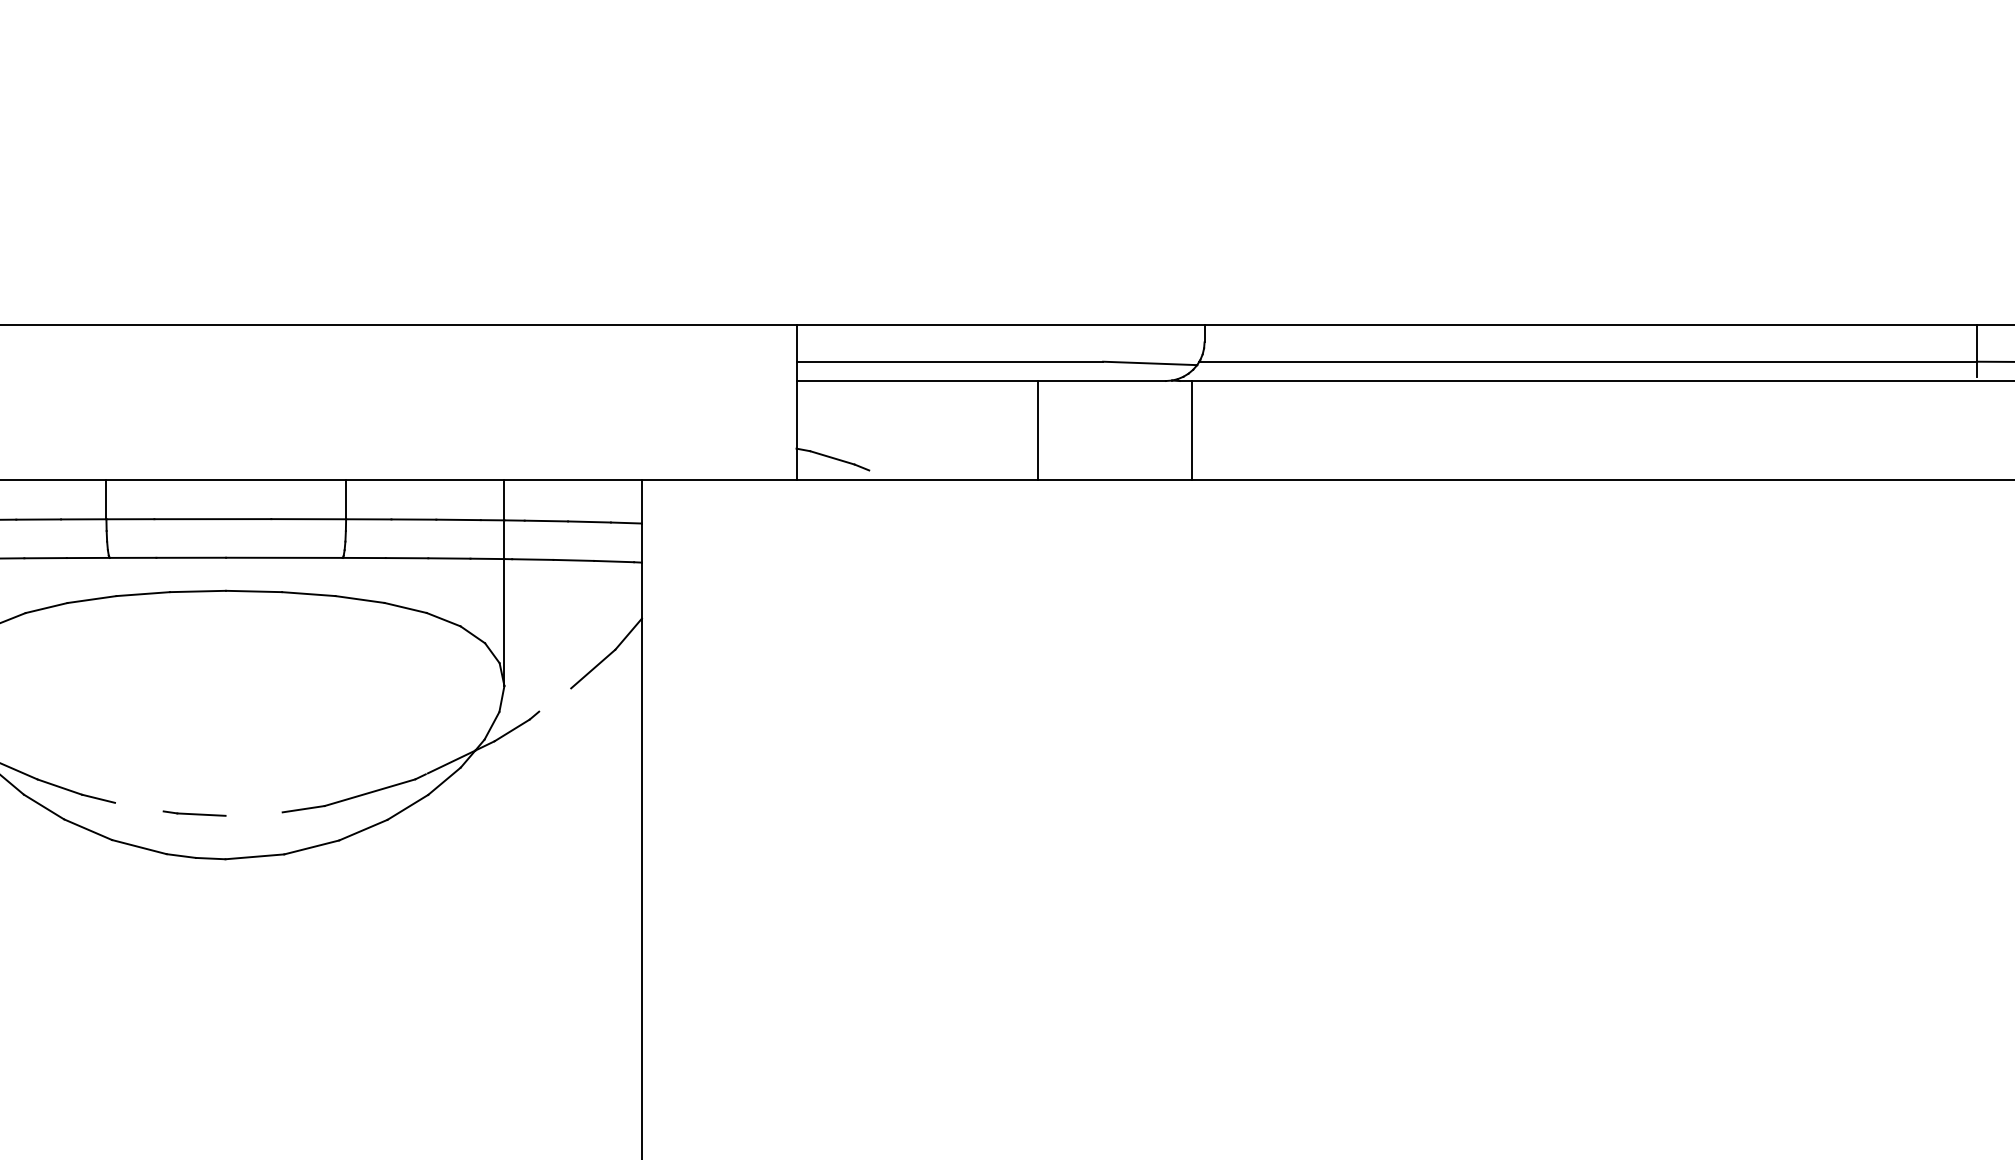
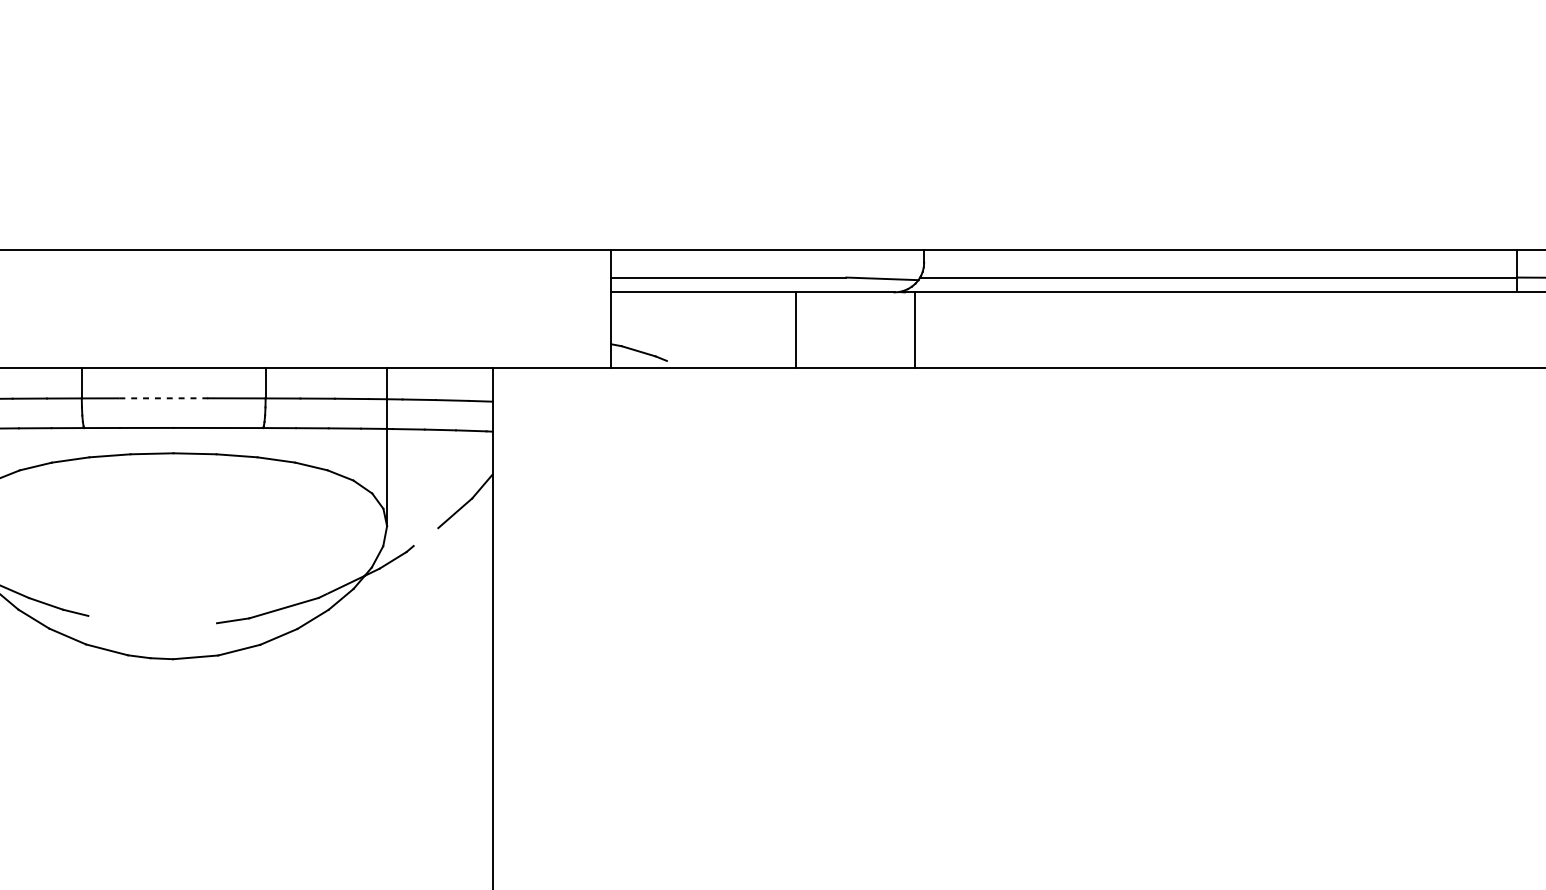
line: (212, 519) -> (163, 398), solid -> dashed
line: (194, 813) -> (149, 624), removed

